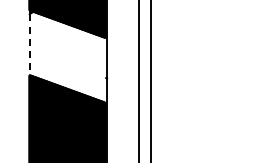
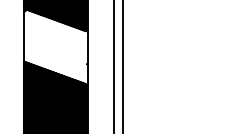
line: (29, 47) -> (24, 39), dashed -> solid

